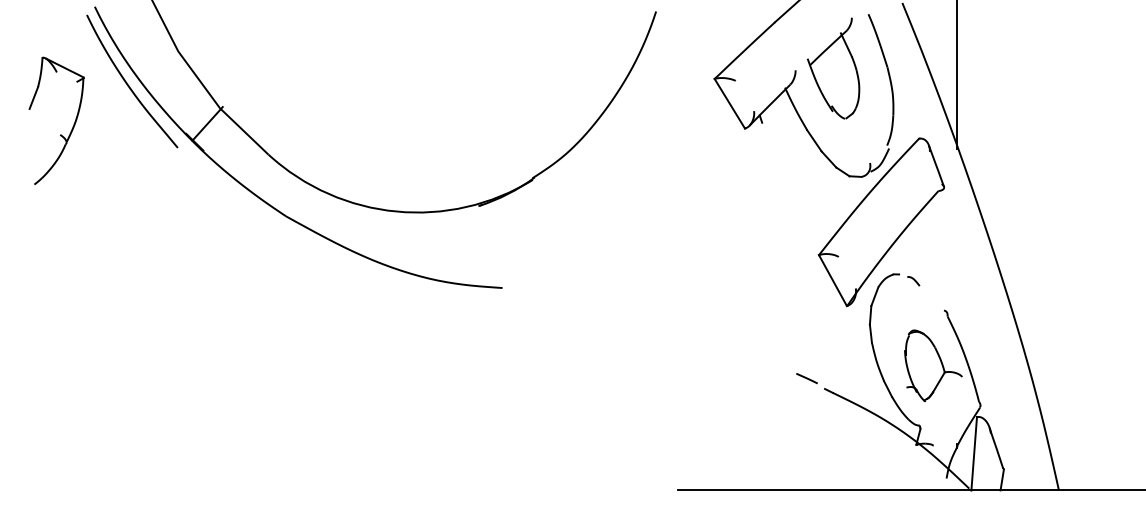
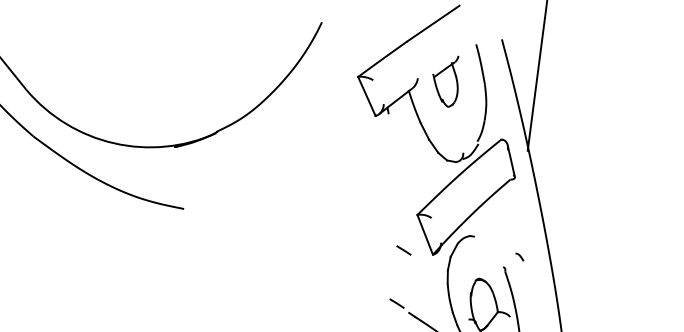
part: (833, 68) -> (445, 80), size x0.7
curve: (913, 280) -> (519, 256), moved
line: (806, 305) -> (403, 250), added

